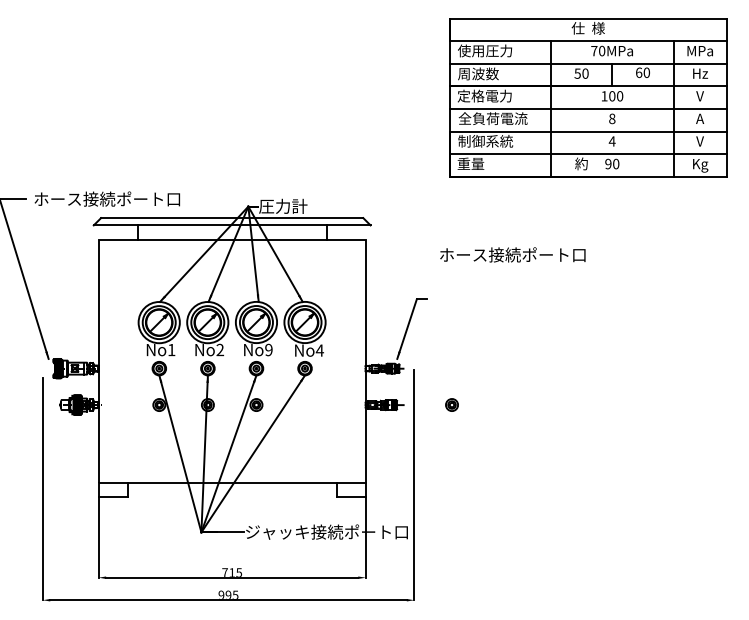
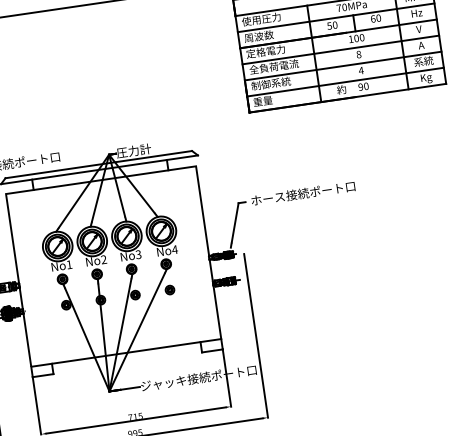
text: (700, 140) -> (423, 60), V -> 系統
text: (512, 254) -> (303, 193), moved
text: (268, 350) -> (138, 255), No9 -> No3
part: (451, 404) -> (169, 289), moved

